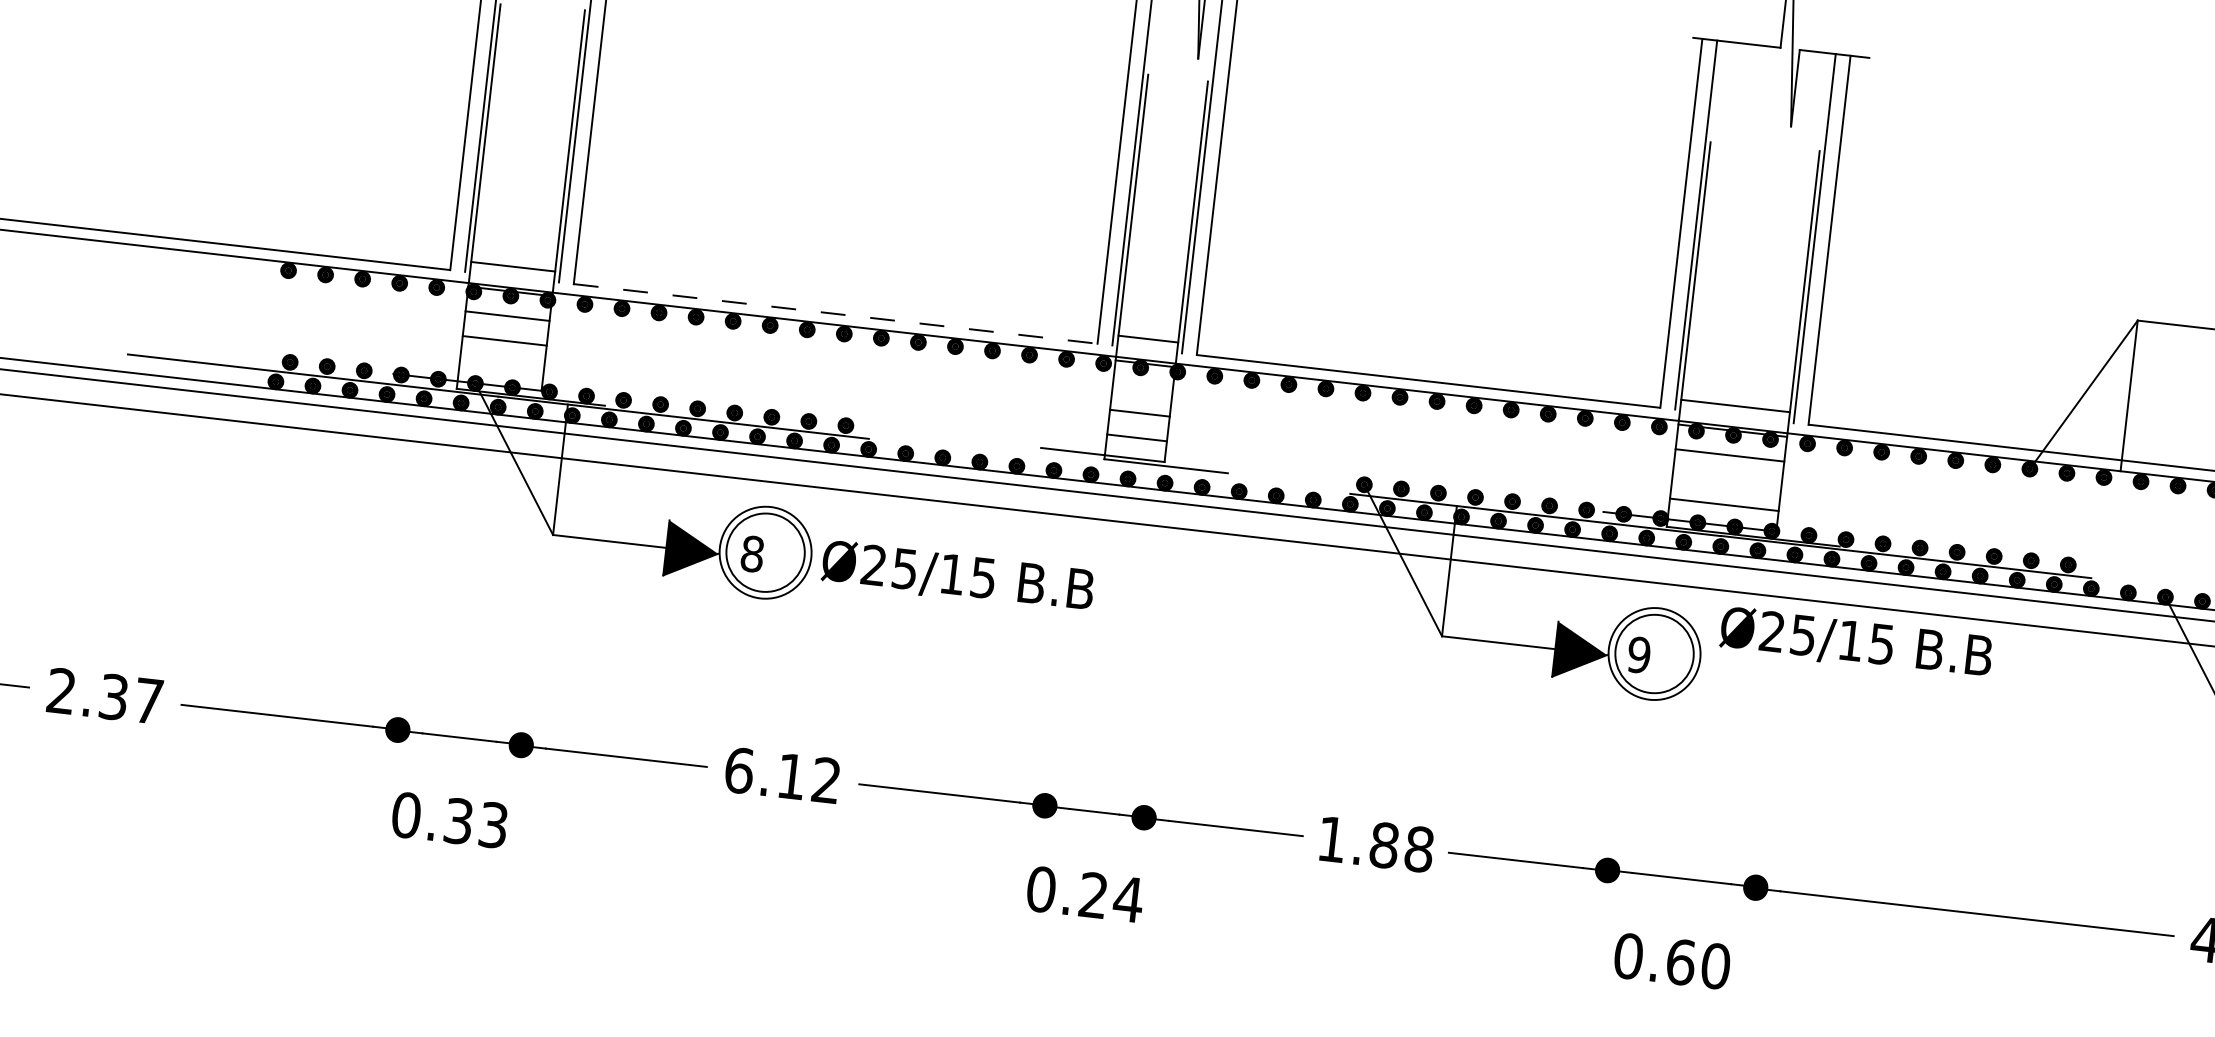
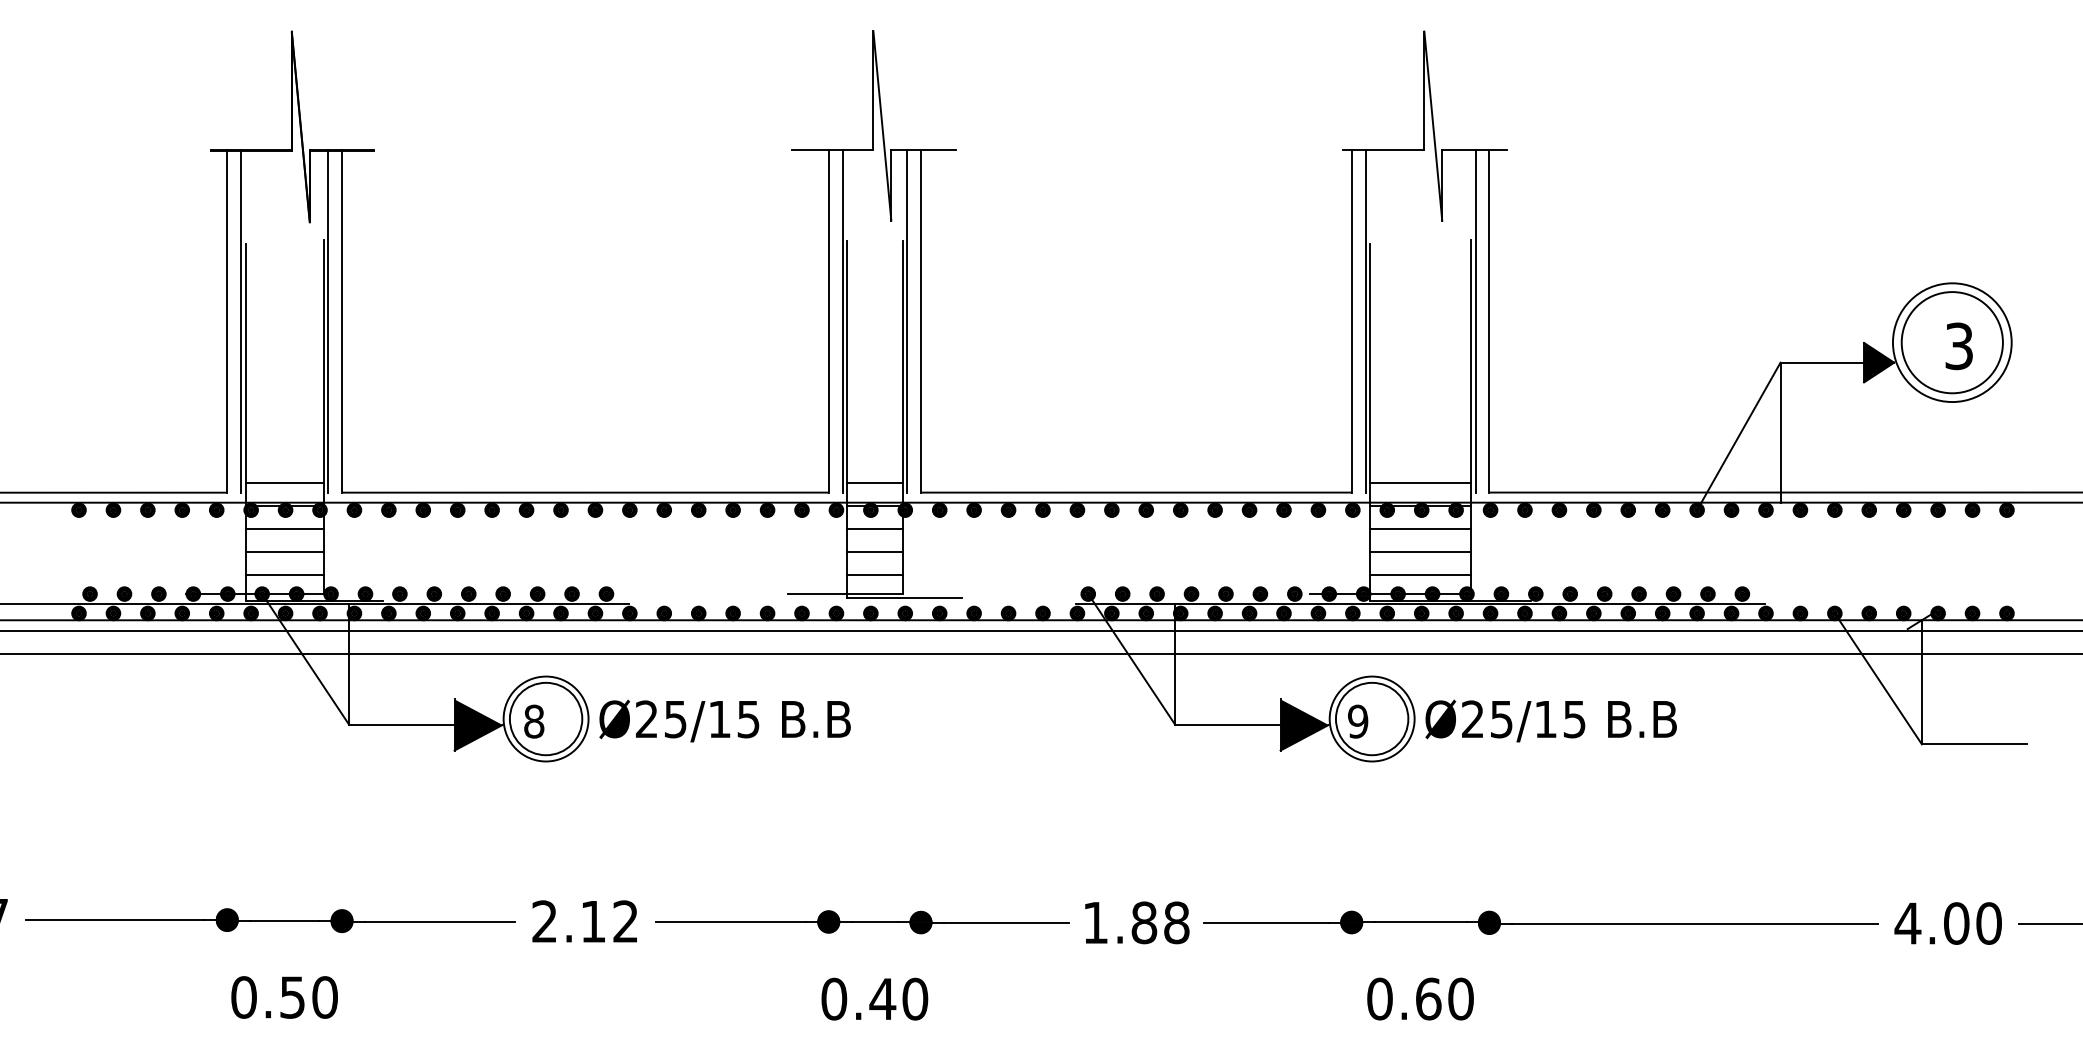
line: (835, 313) -> (585, 492), dashed -> solid
line: (501, 365) -> (284, 574), added
line: (1142, 387) -> (874, 528), added
line: (1727, 479) -> (1420, 551), added
text: (1855, 642) -> (1550, 720), moved
text: (739, 770) -> (544, 921), 6.12 -> 2.12
text: (475, 823) -> (308, 997), 0.33 -> 0.50
text: (1110, 896) -> (898, 998), 0.24 -> 0.40

